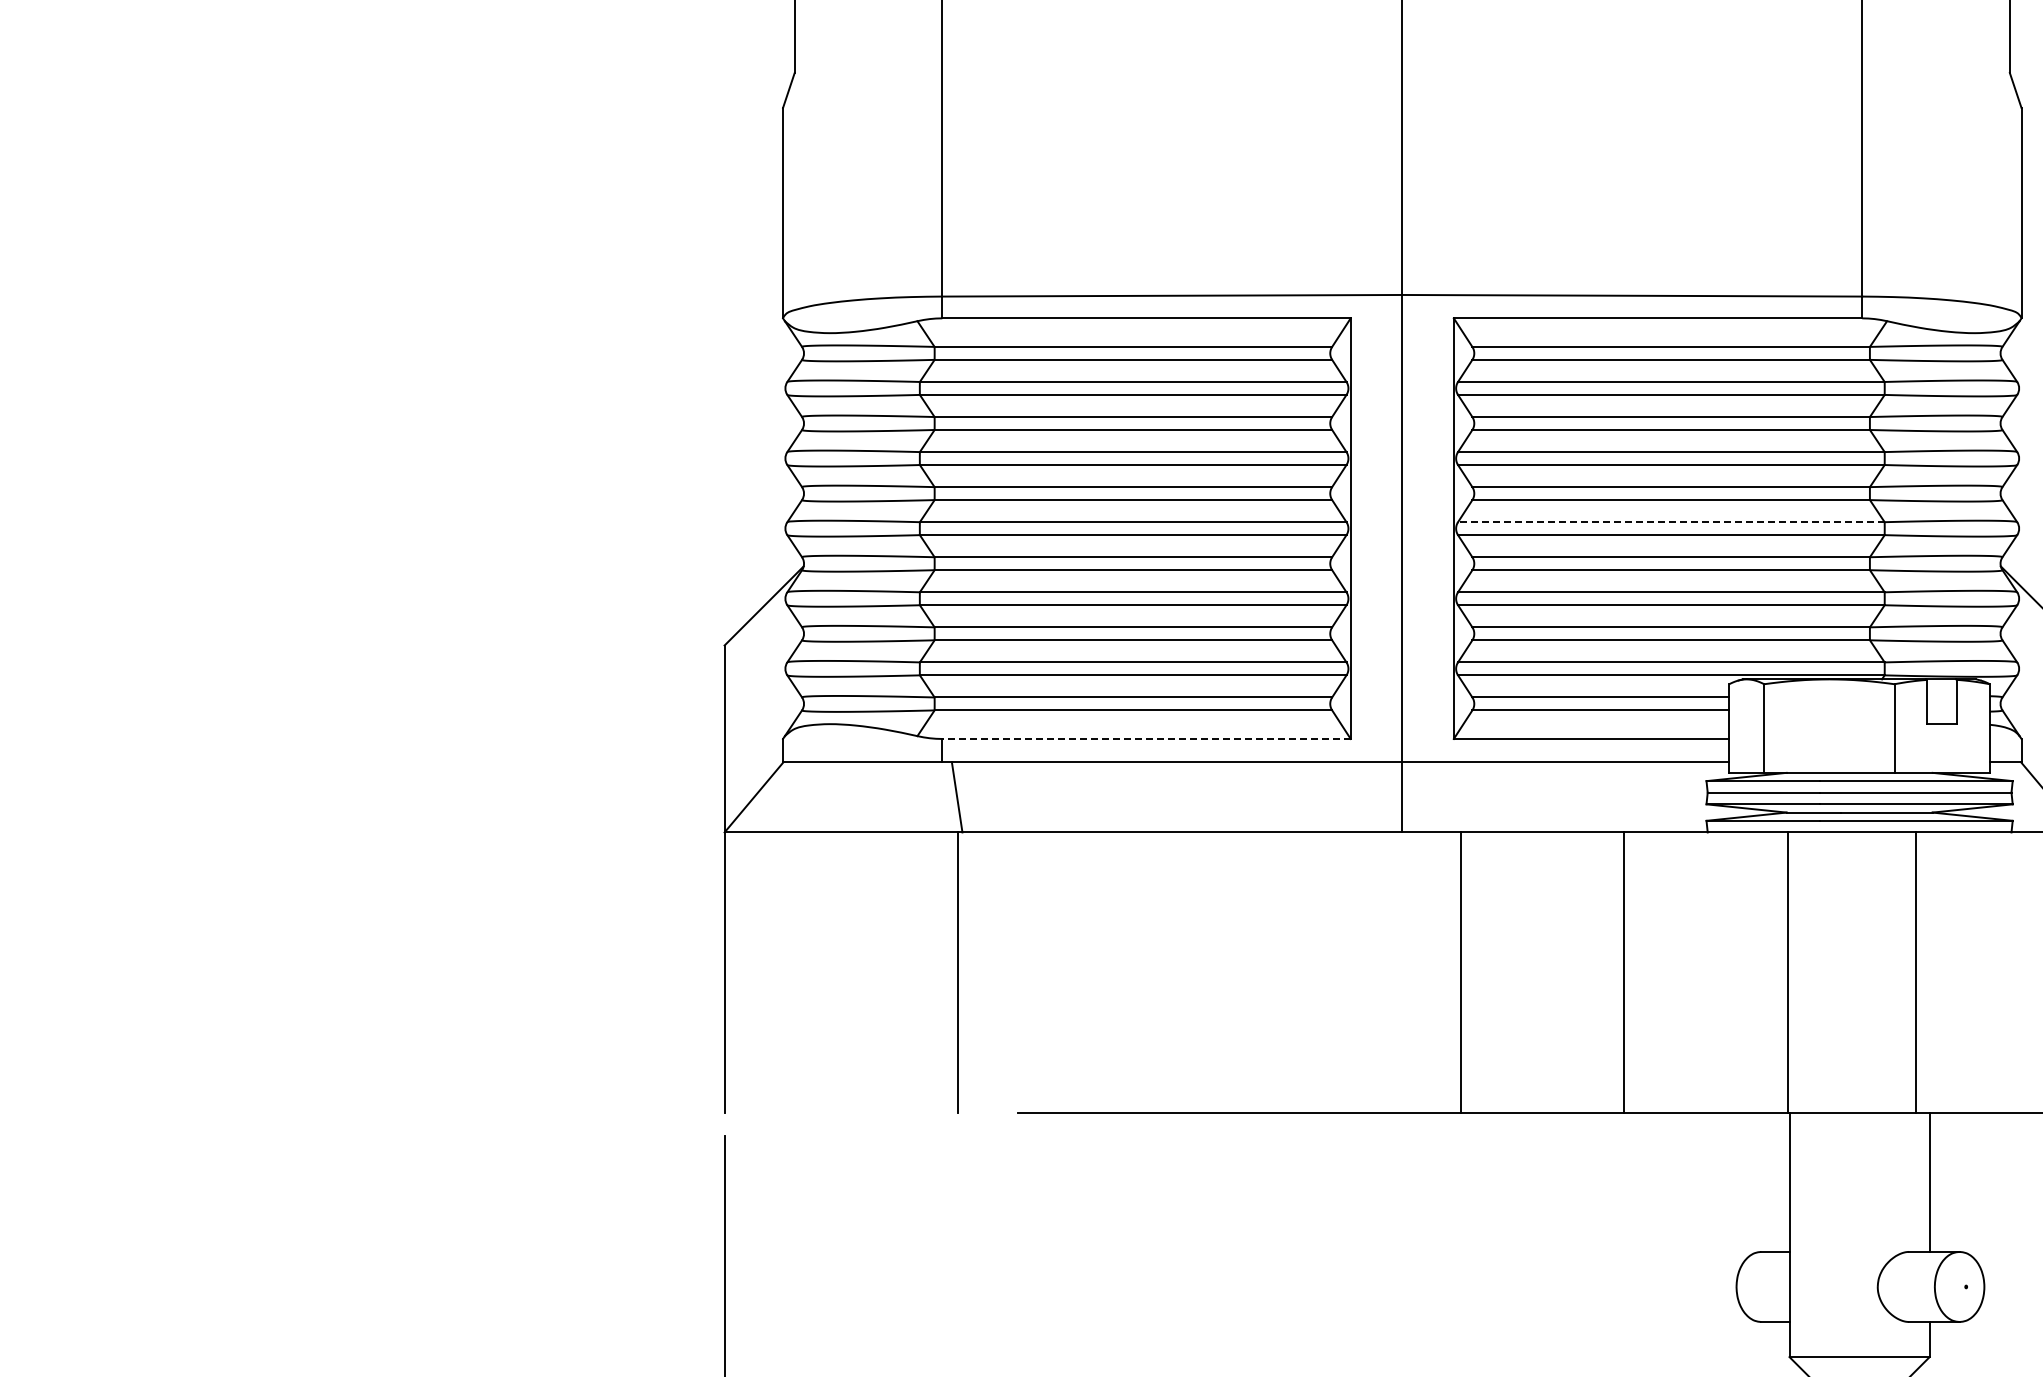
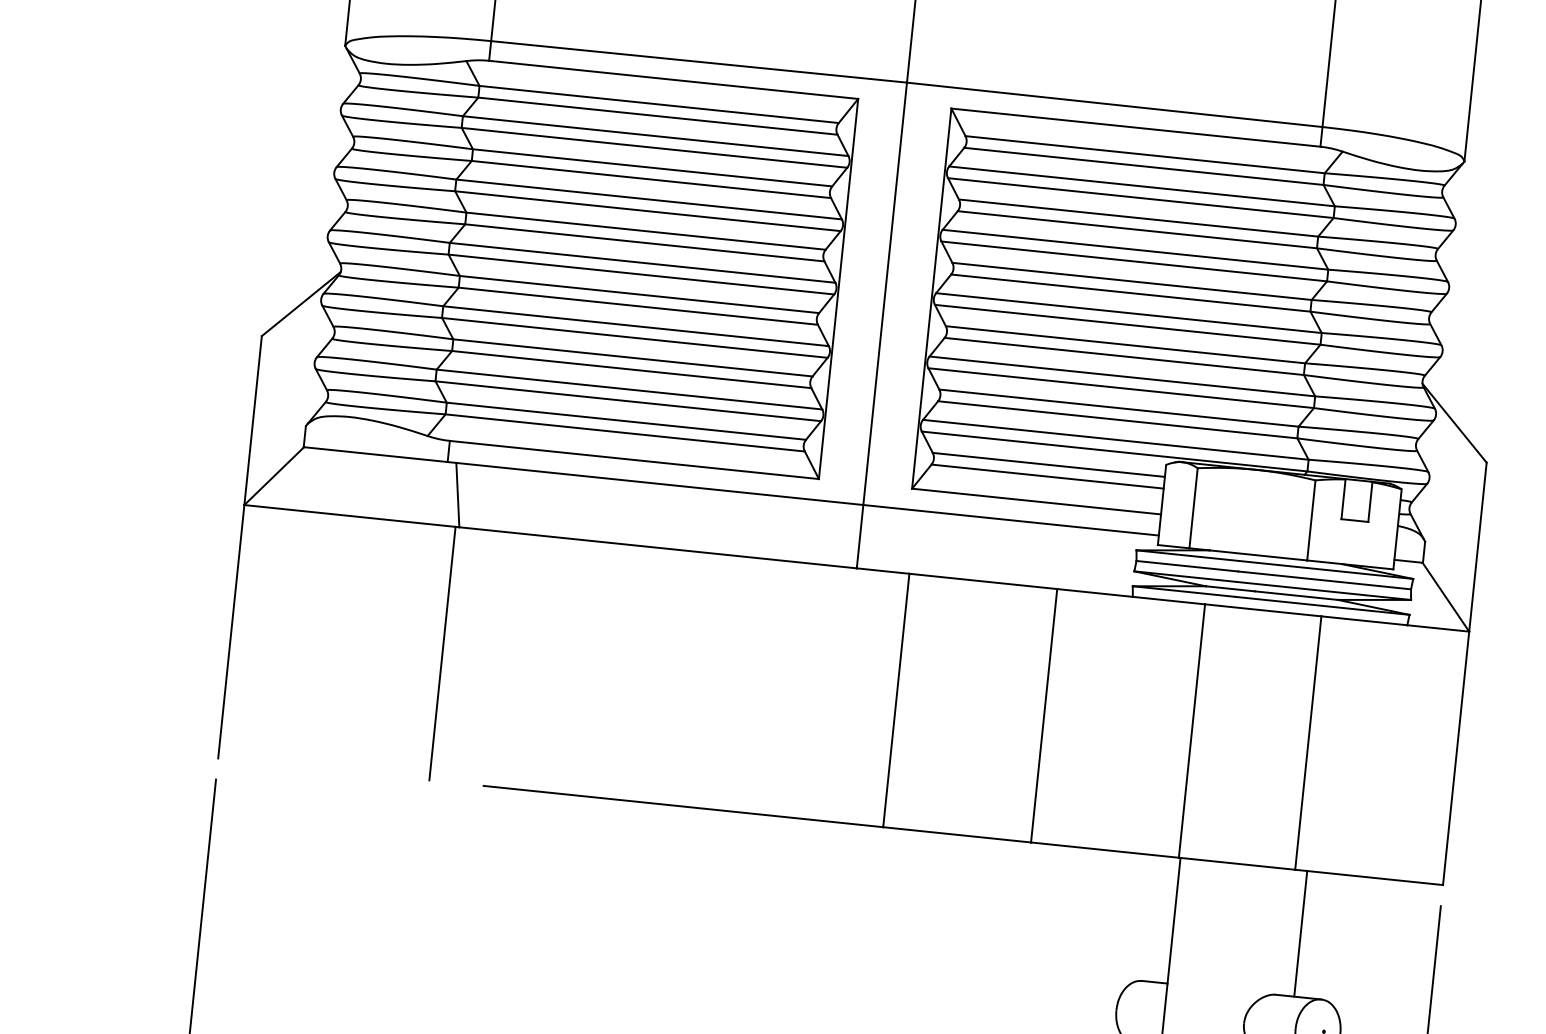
line: (1670, 522) -> (1128, 313), dashed -> solid
line: (1146, 738) -> (634, 459), dashed -> solid

